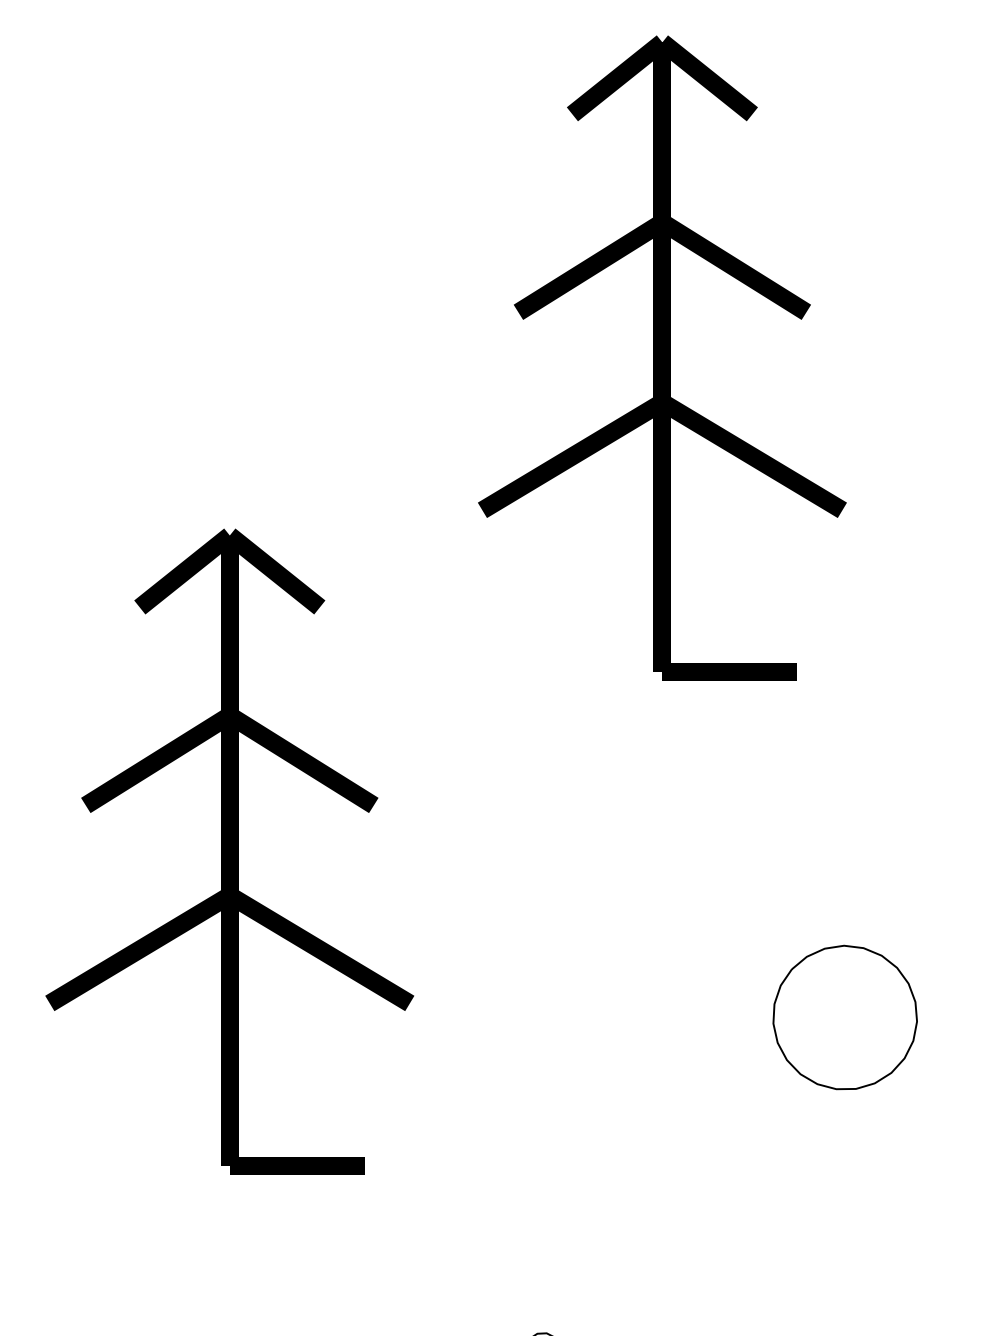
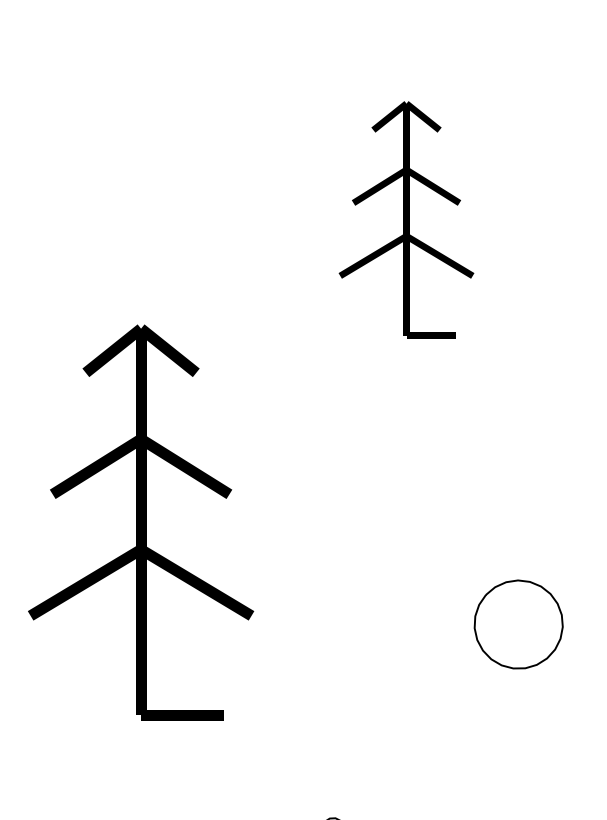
part: (662, 357) -> (406, 219), size x0.6

